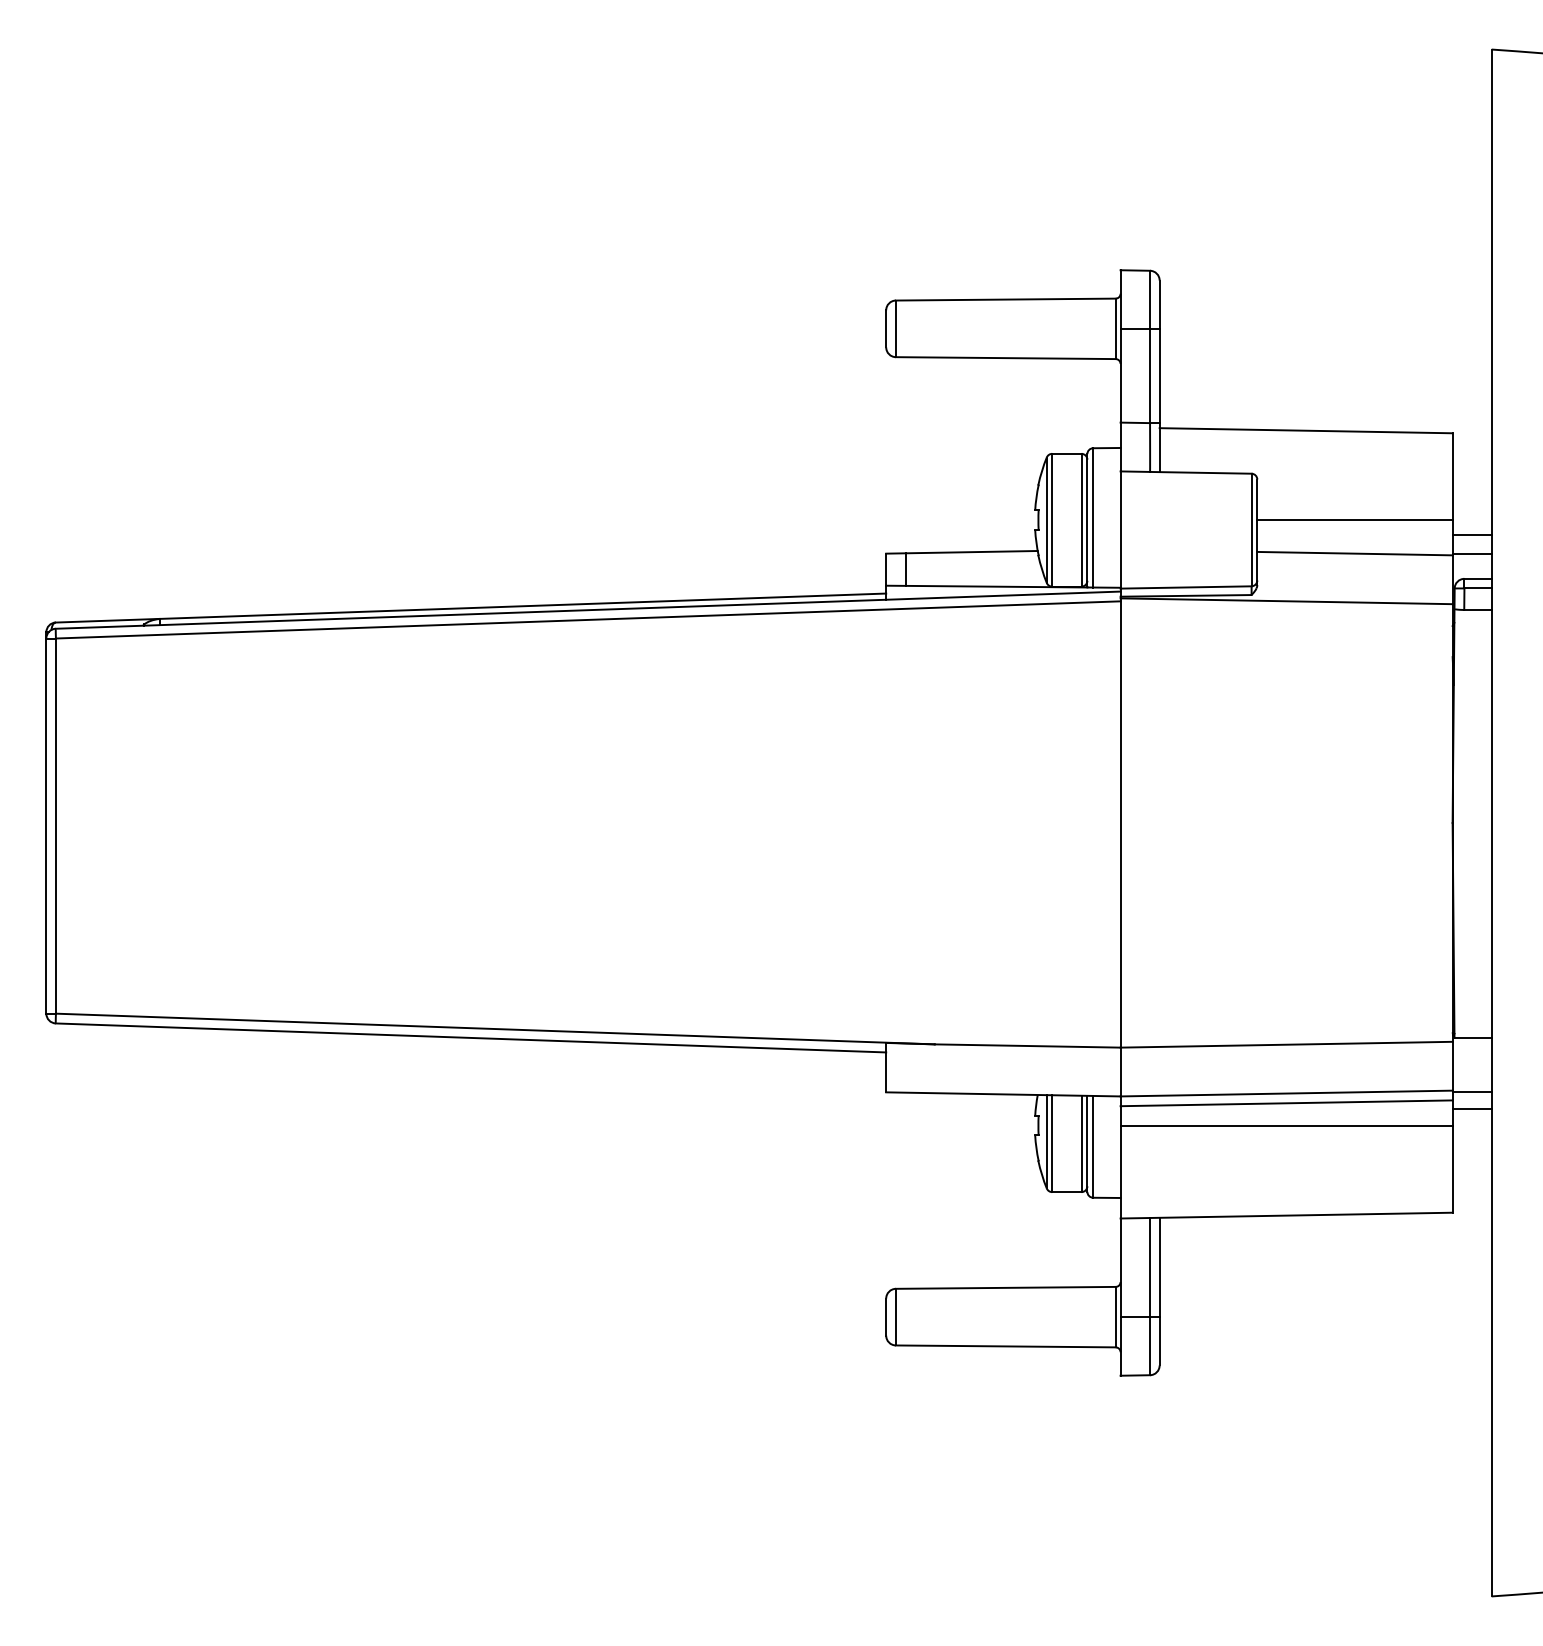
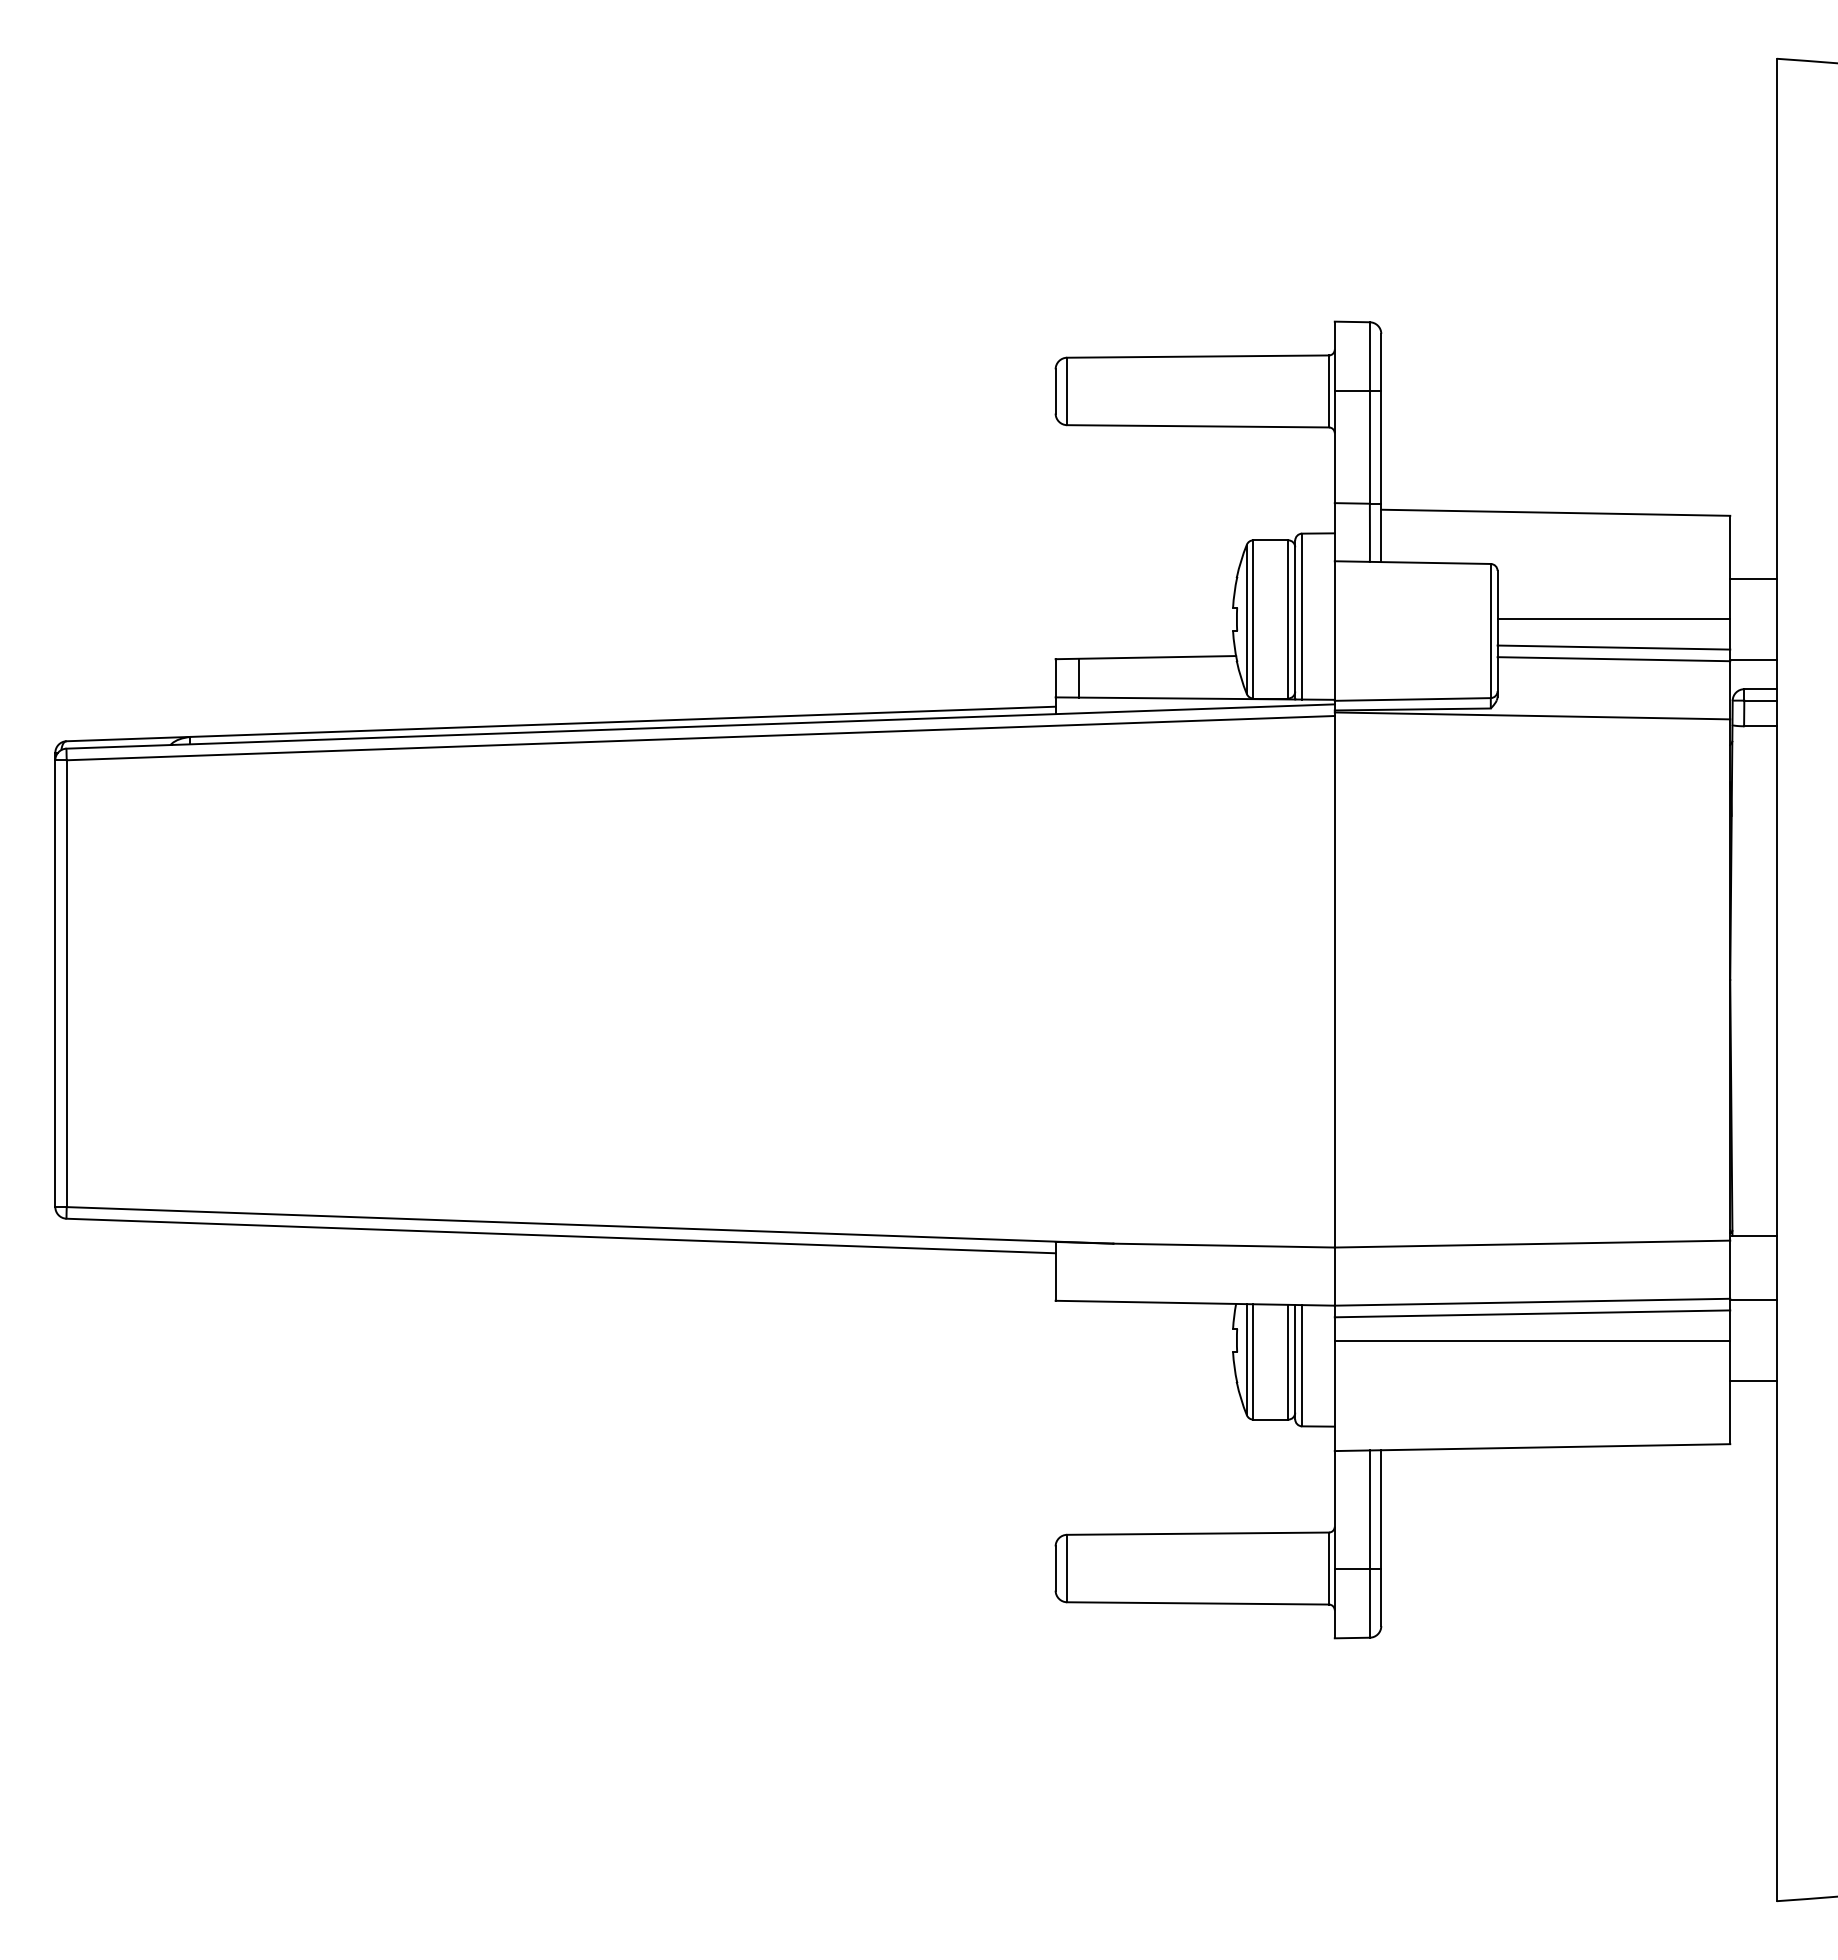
line: (1472, 534) -> (1753, 578), moved
line: (1354, 543) -> (1613, 647), added
line: (1472, 1108) -> (1753, 1381), moved

